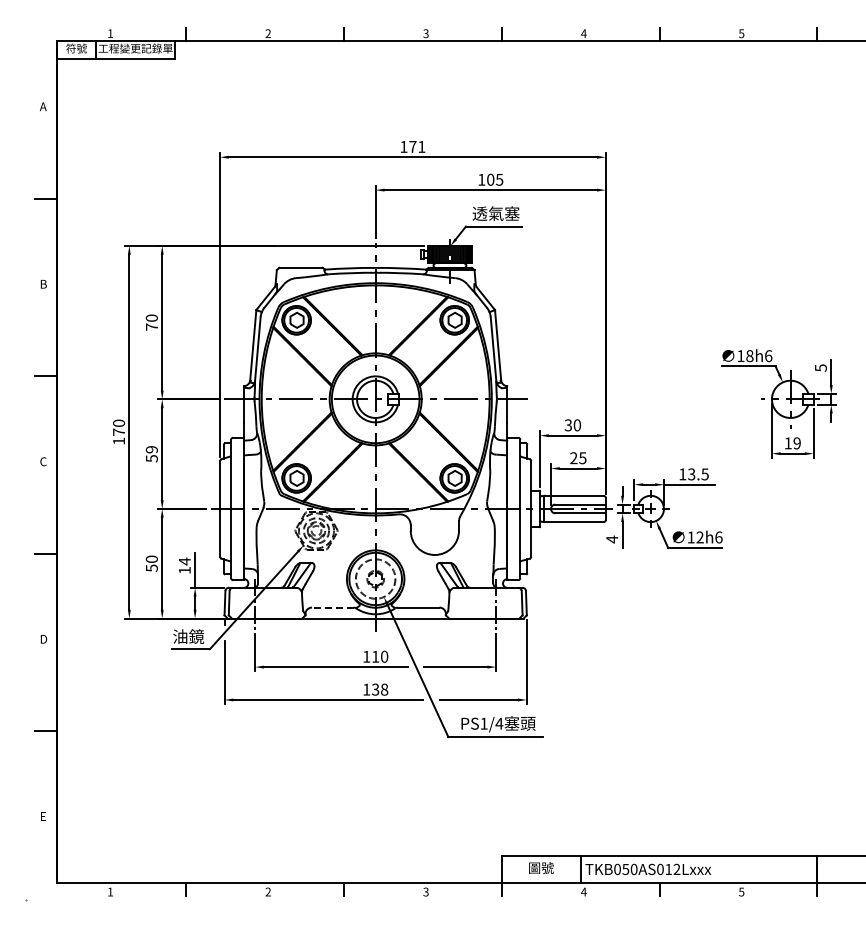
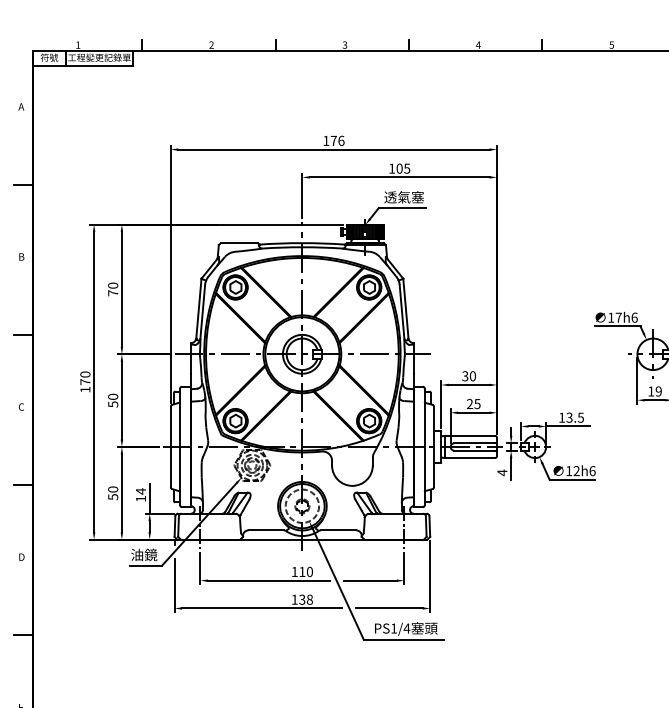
text: (421, 146) -> (341, 140), 171 -> 176
text: (749, 356) -> (618, 318), 18h6 -> 17h6
text: (151, 449) -> (112, 396), 59 -> 50
line: (332, 607) -> (265, 530), dashed -> solid

